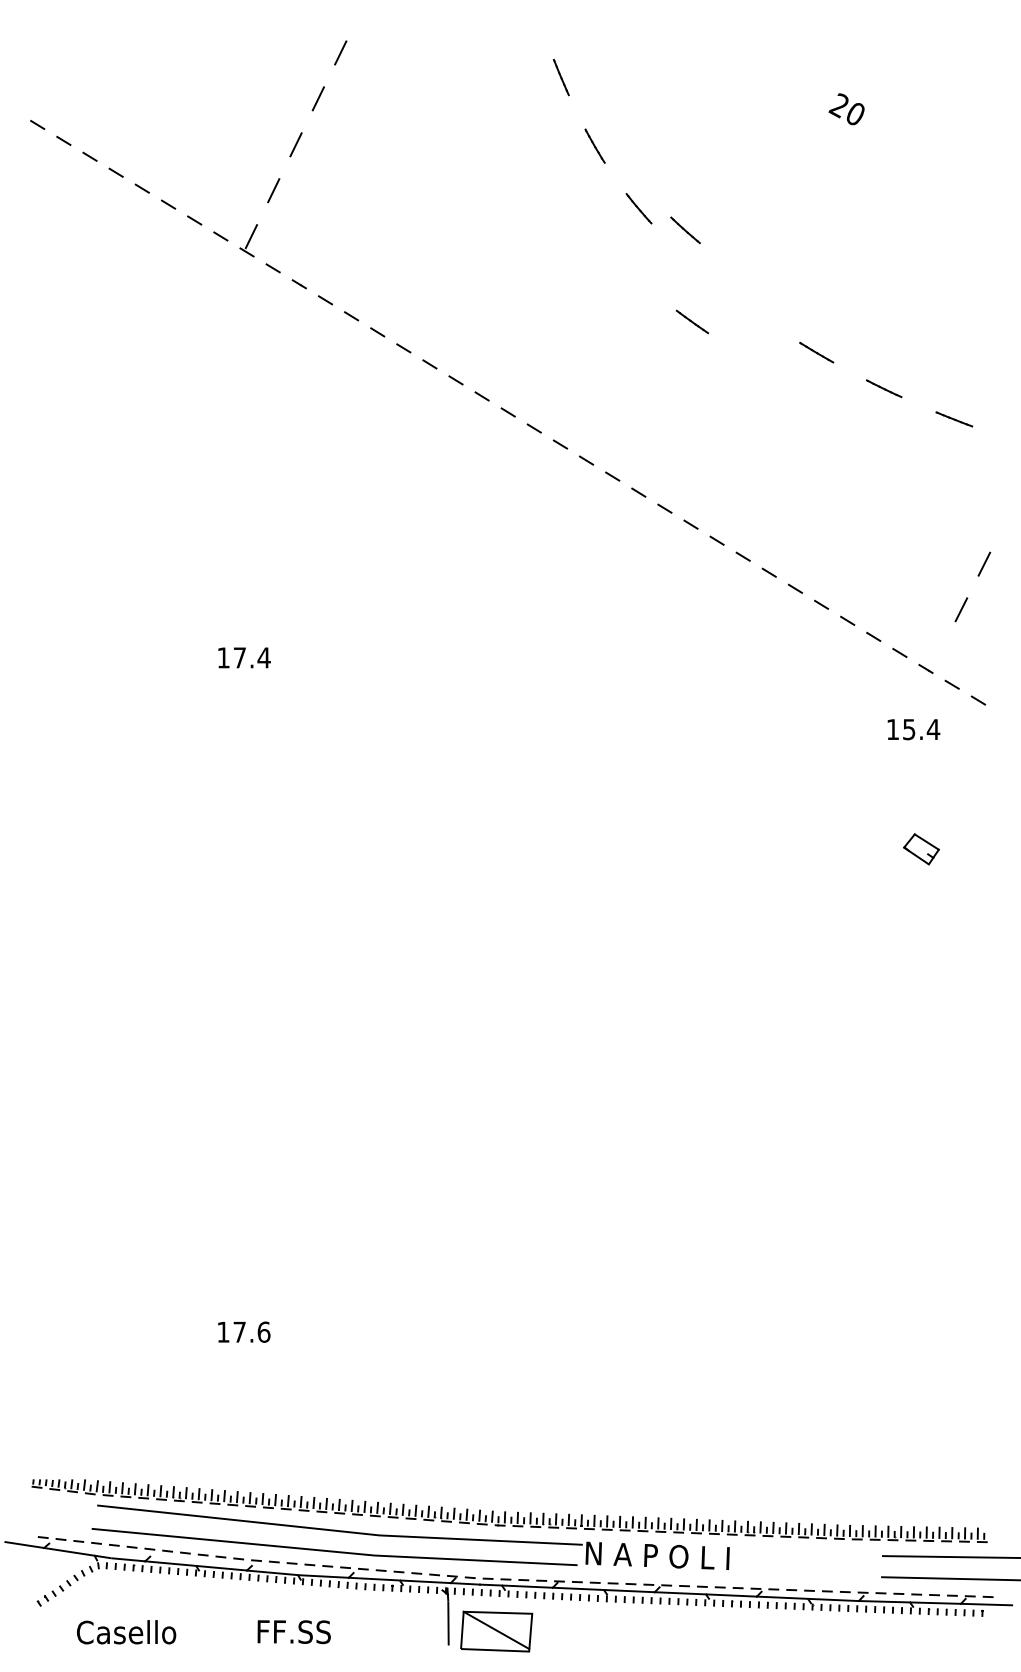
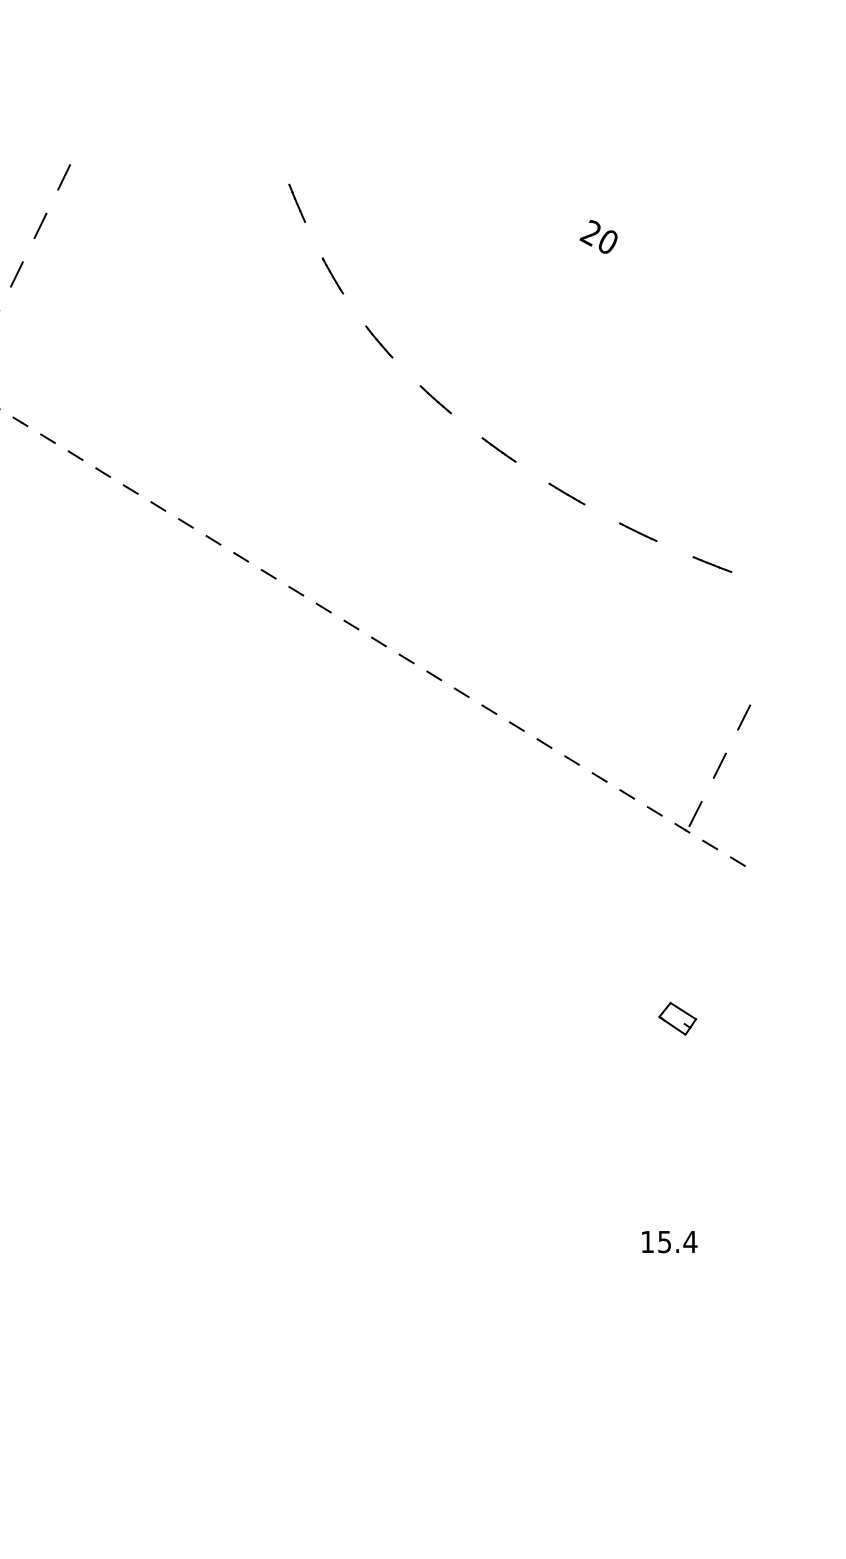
line: (685, 229) -> (435, 398), moved
line: (692, 321) -> (499, 449), moved
line: (938, 655) -> (695, 814), added
text: (913, 729) -> (669, 1241), moved

